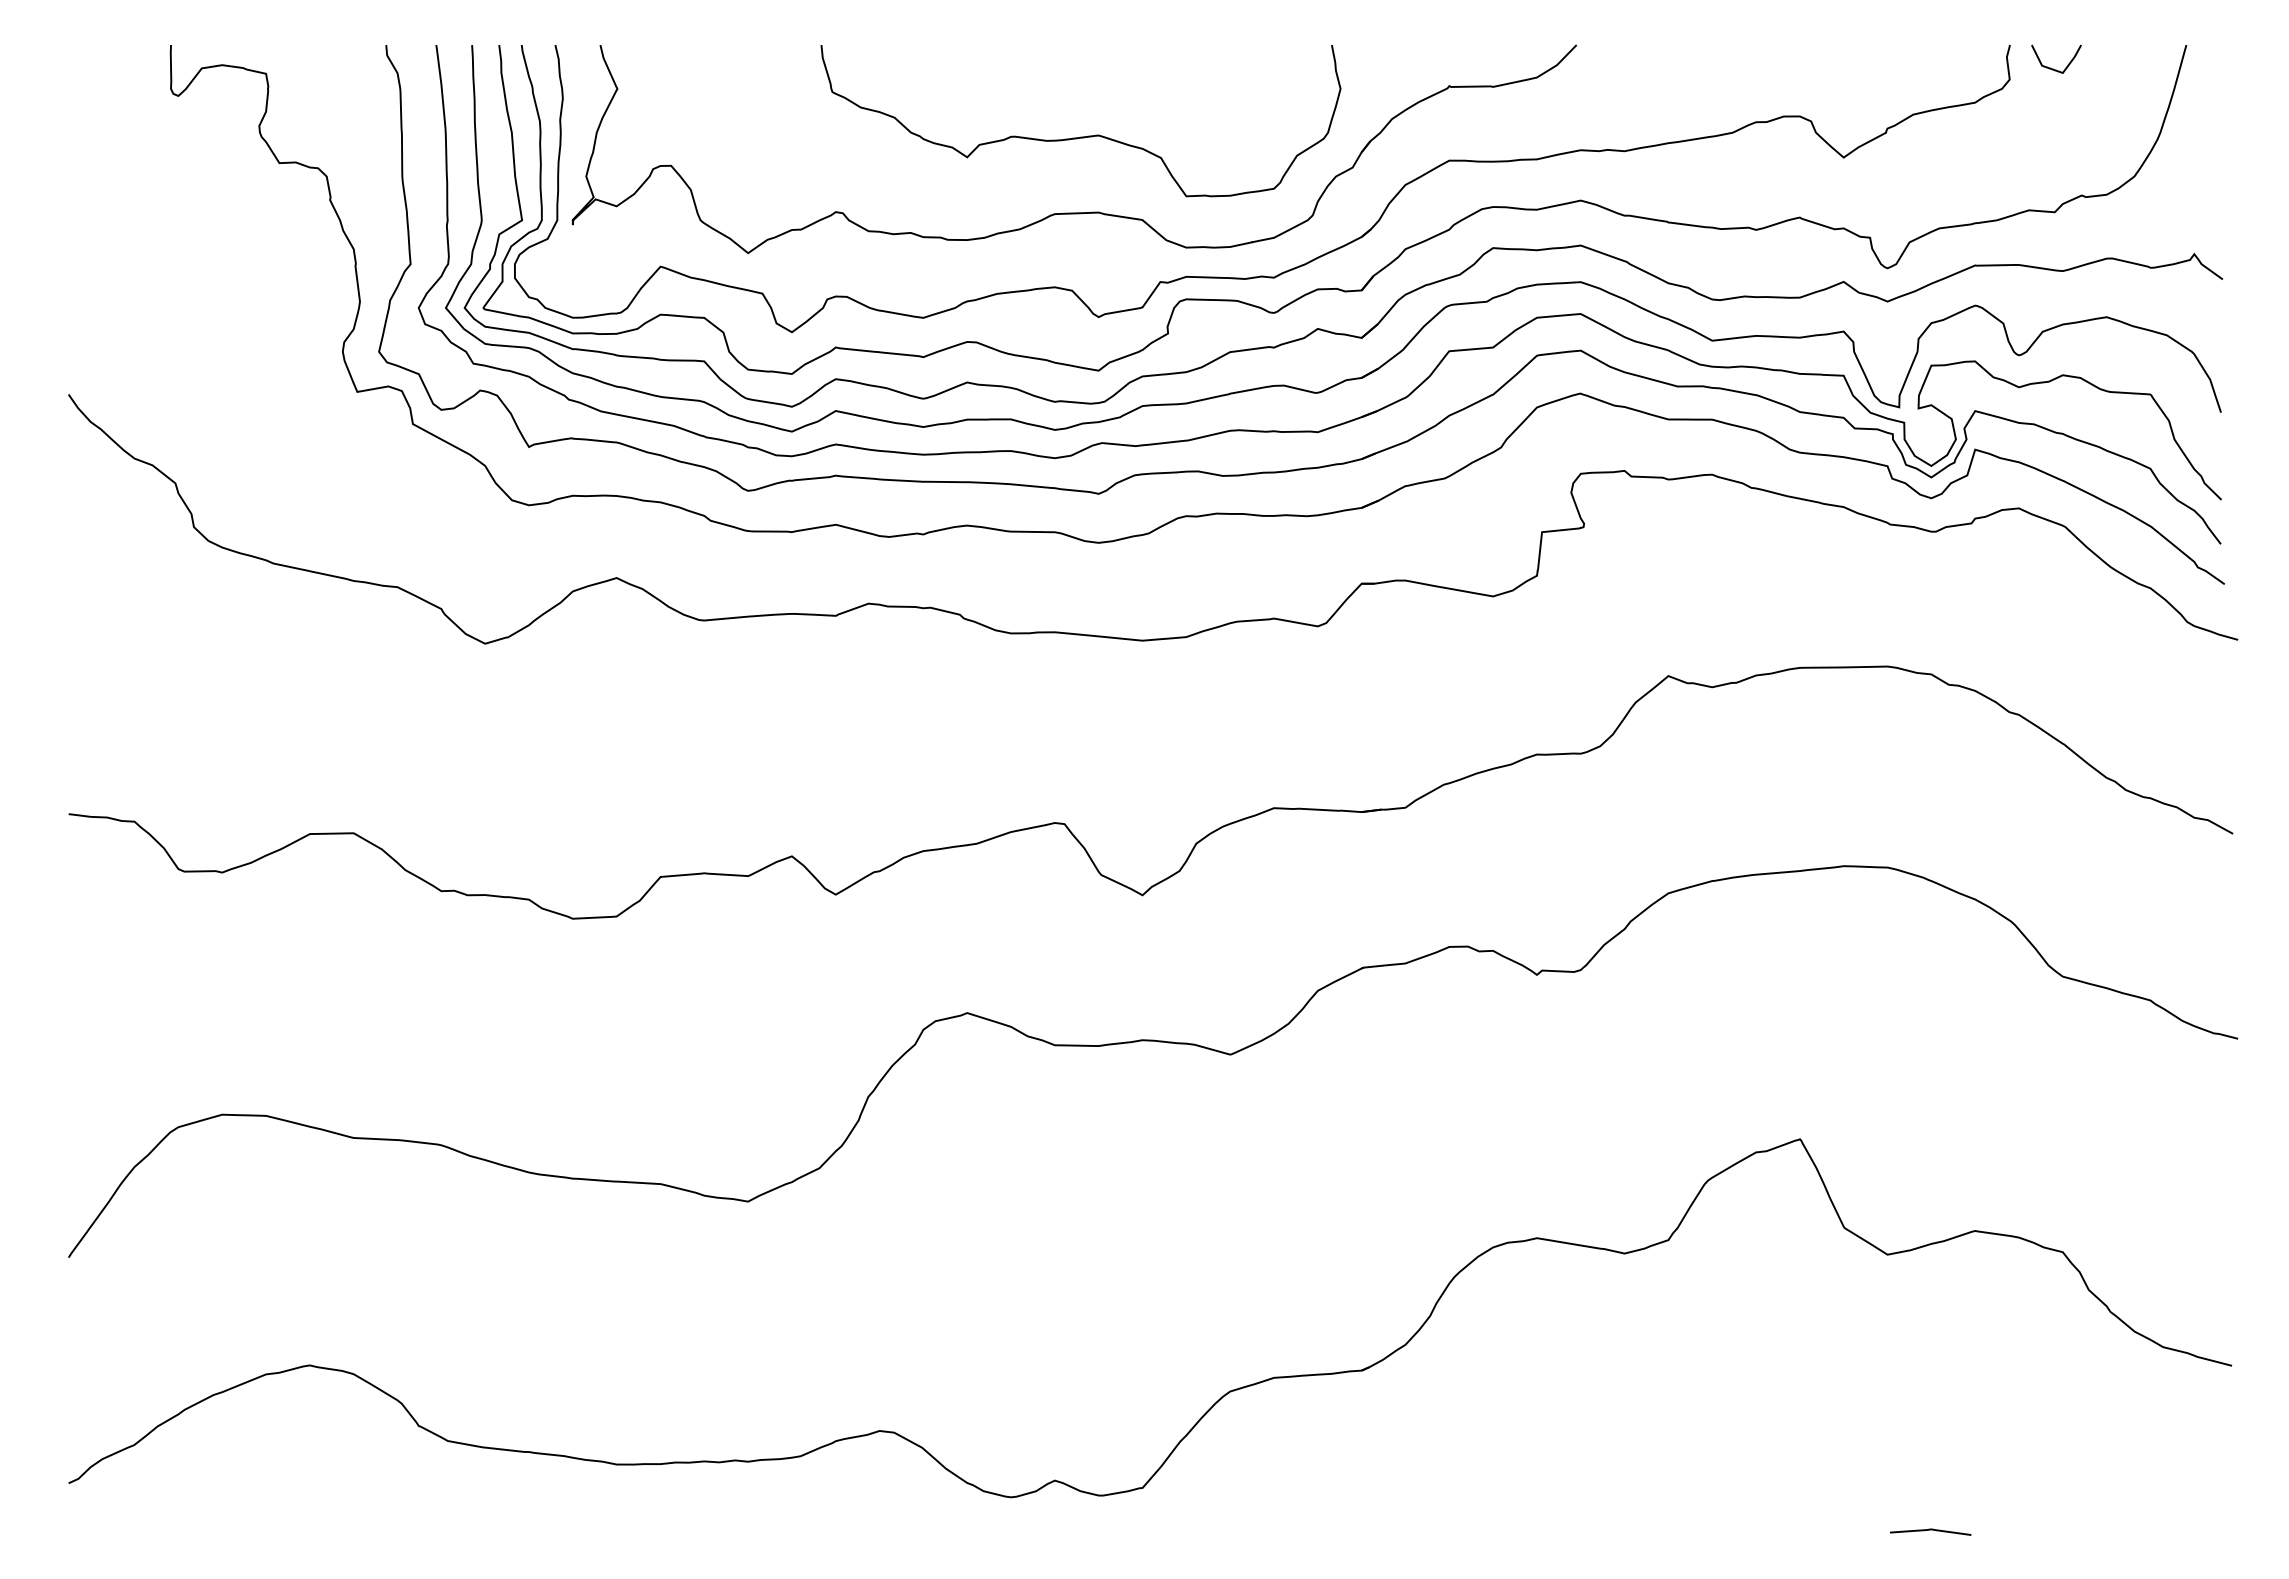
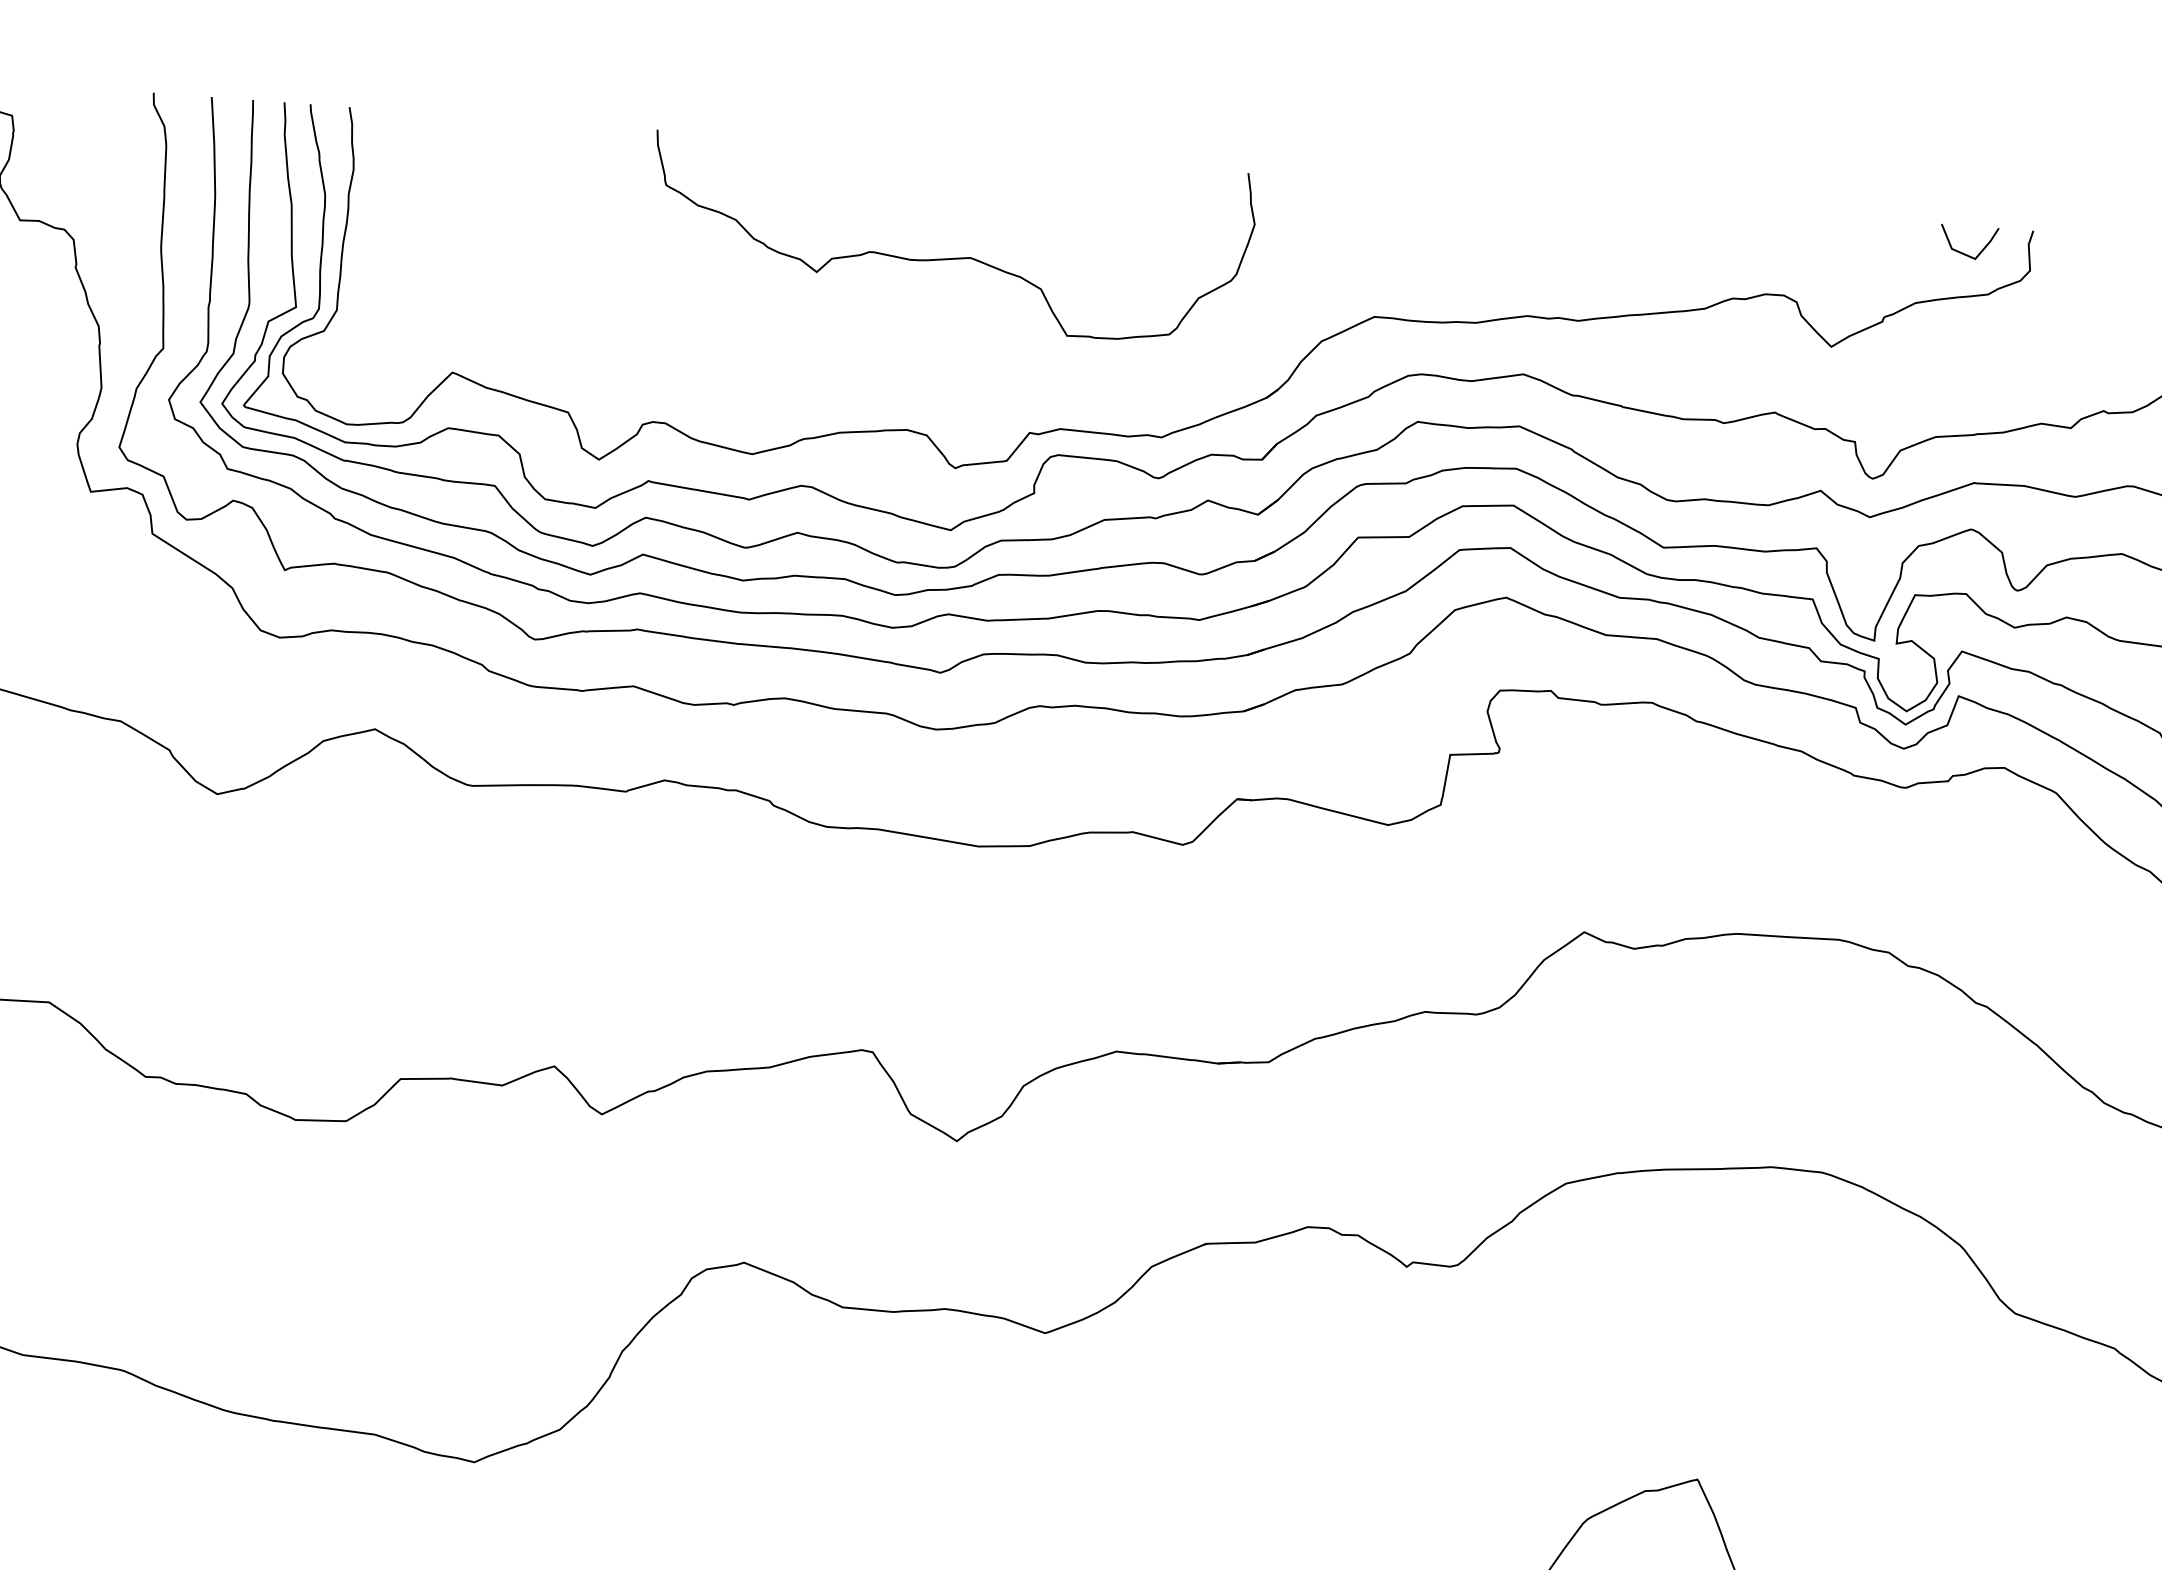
line: (2053, 68) -> (1964, 253), moved
part: (1074, 212) -> (936, 345), removed

